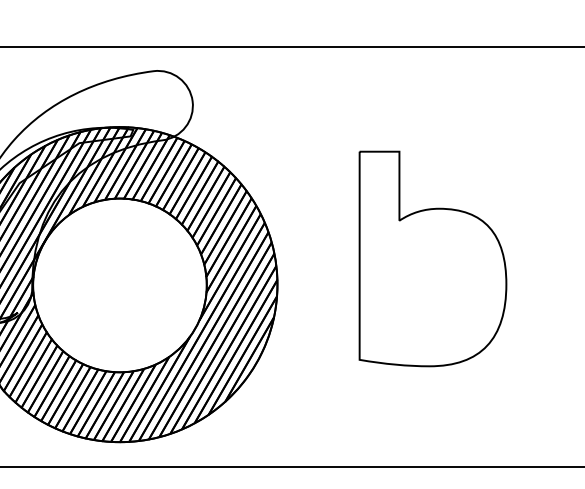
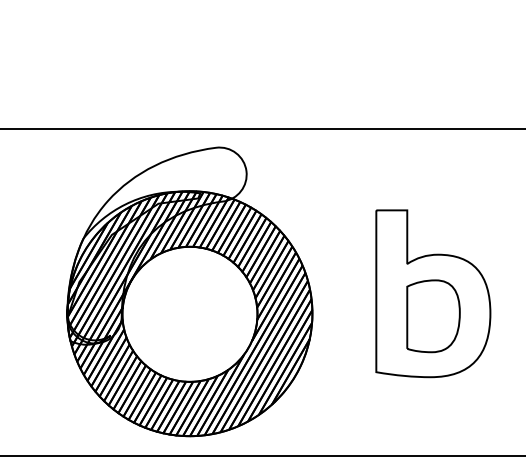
part: (433, 288) -> (433, 316), added

